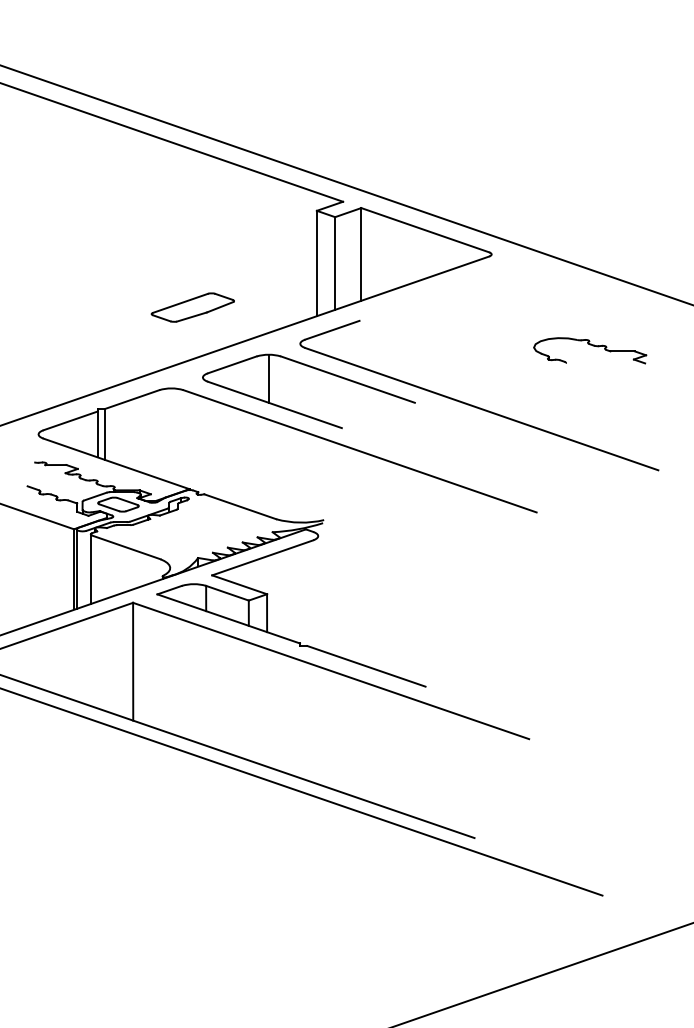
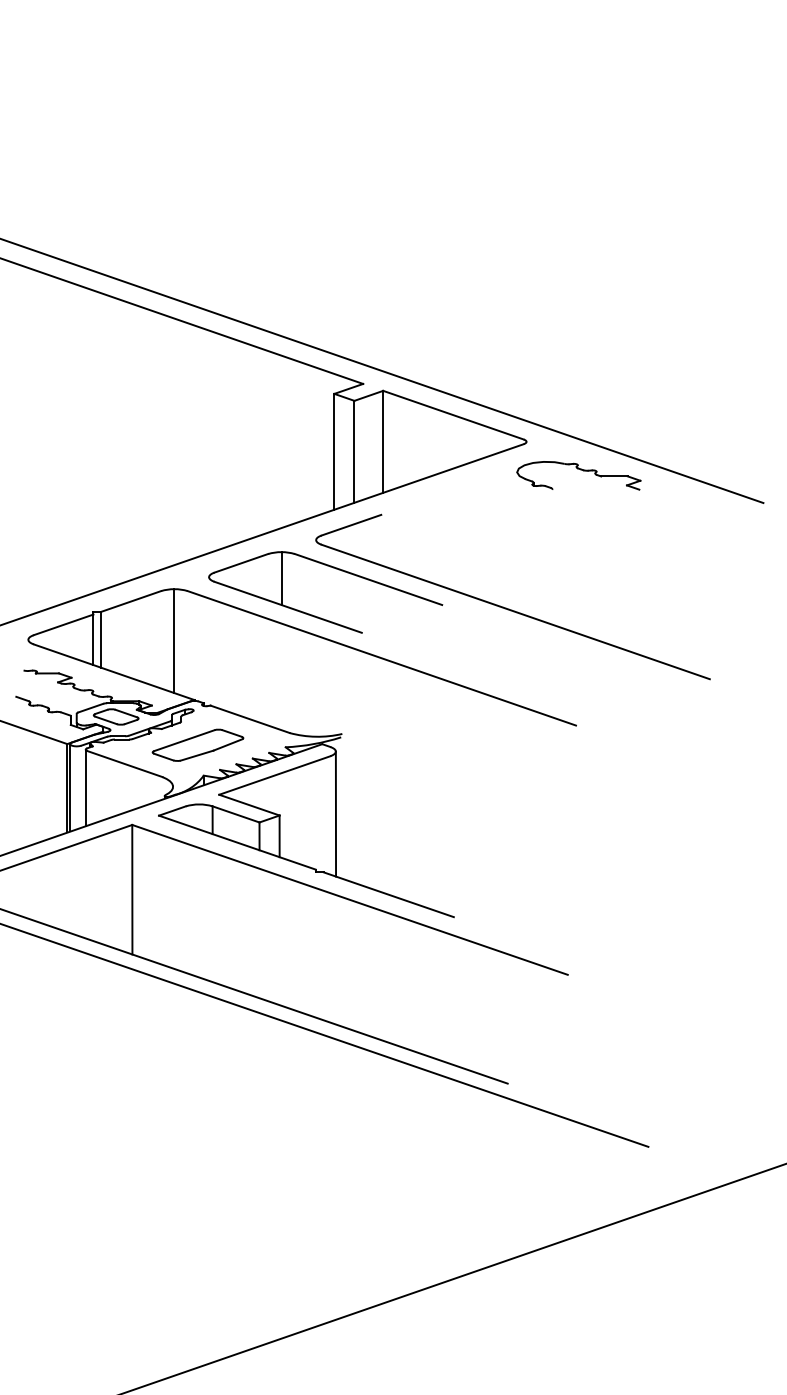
part: (192, 306) -> (197, 744), moved
part: (589, 350) -> (578, 475), moved
line: (171, 436) -> (174, 641), added
line: (317, 592) -> (335, 813), added

